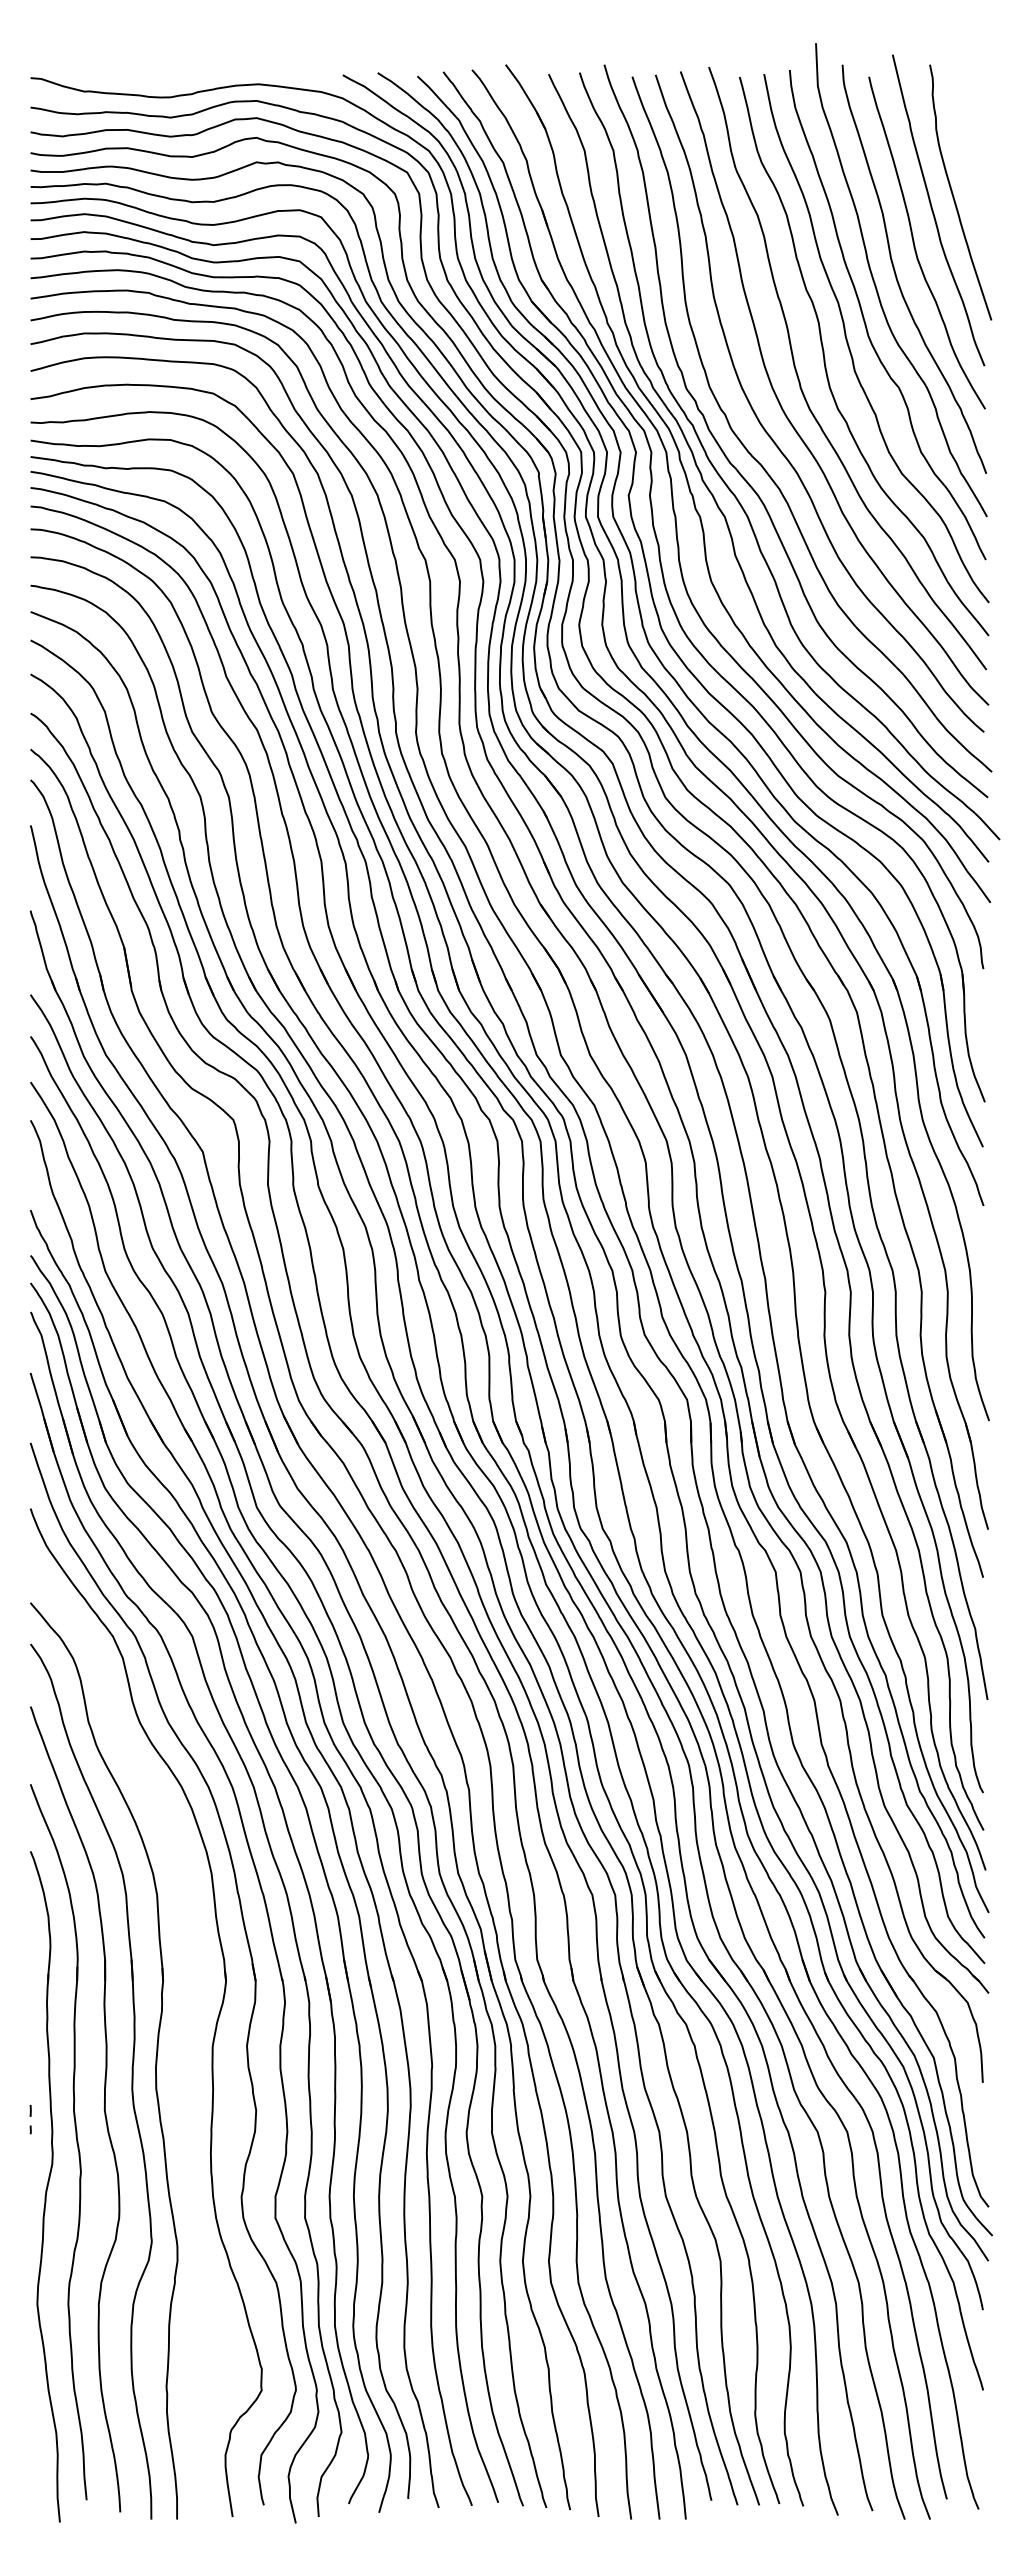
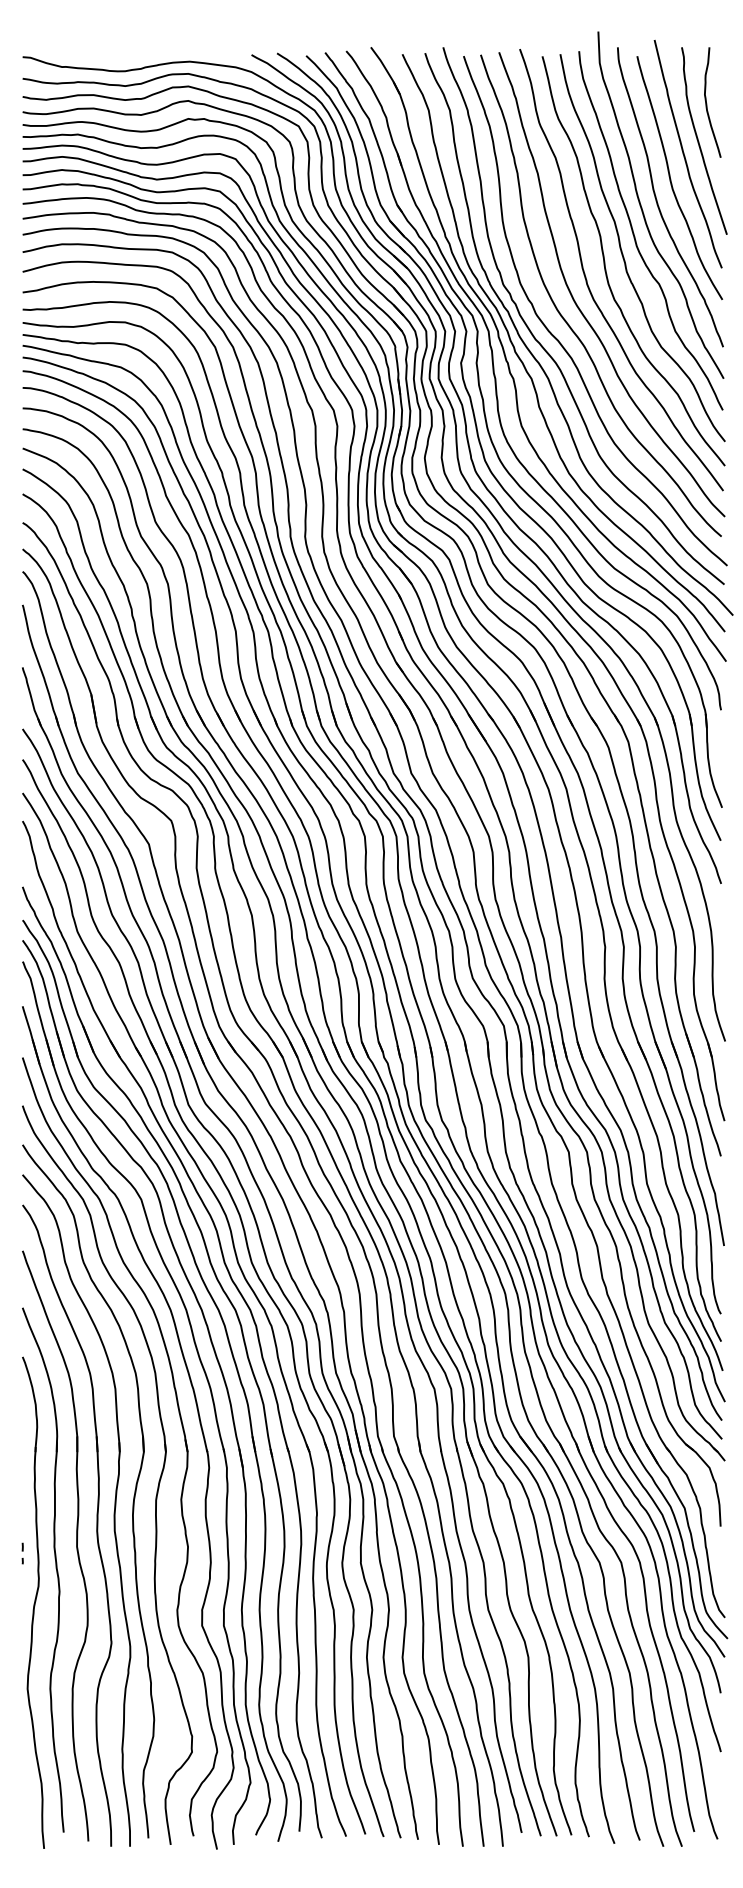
curve: (964, 142) -> (707, 104), added
part: (181, 2044) -> (133, 1498), added

